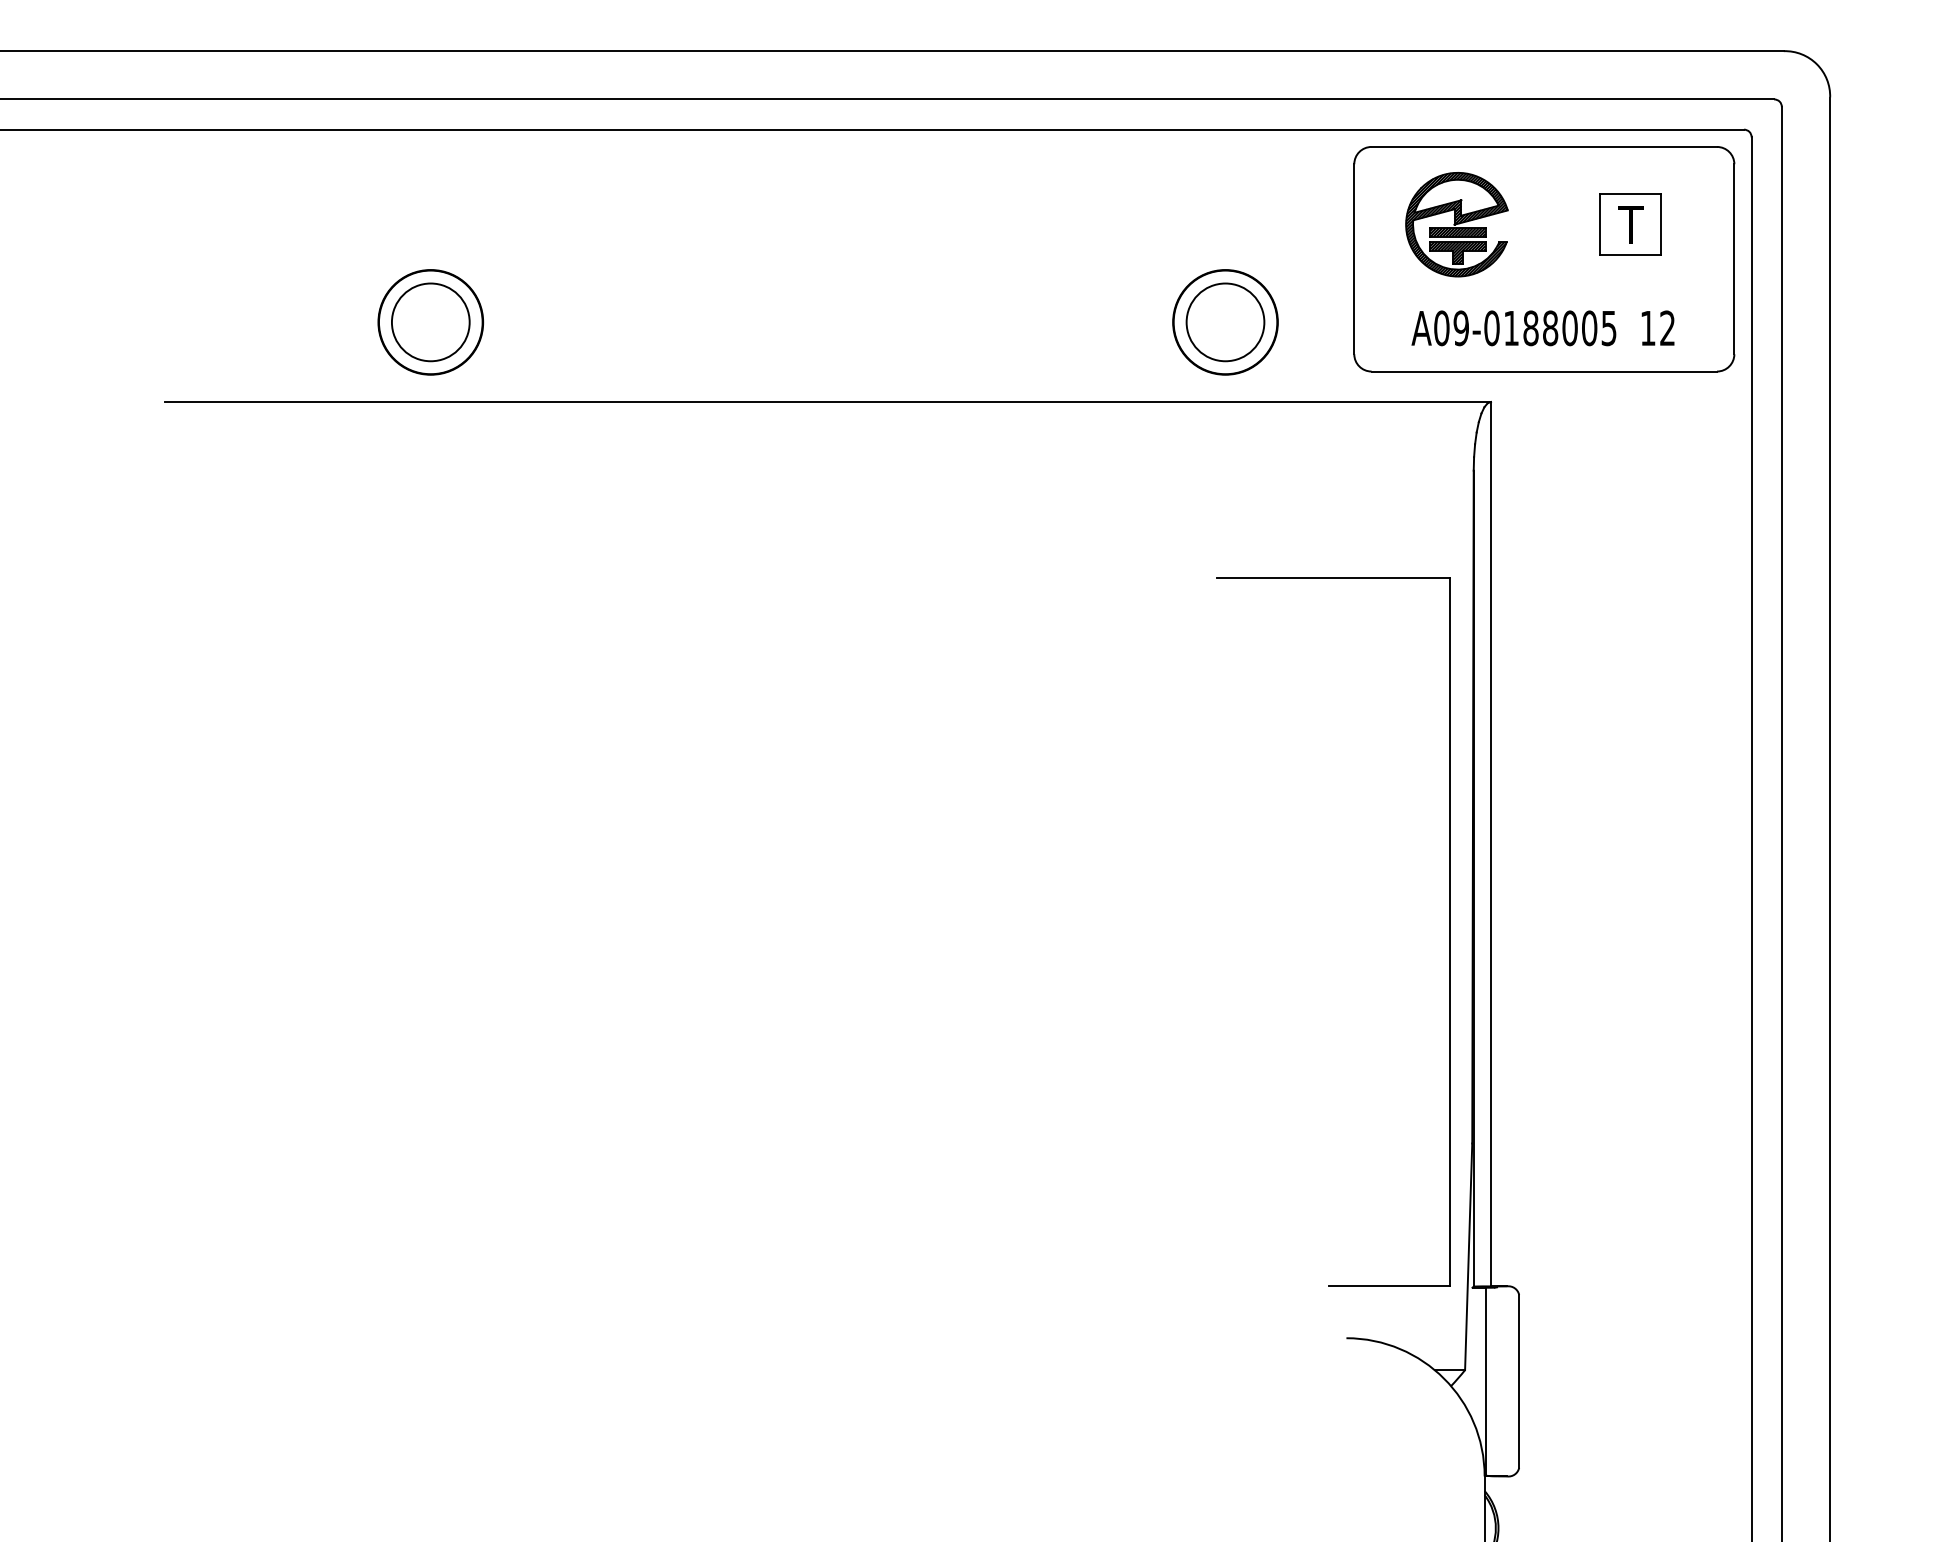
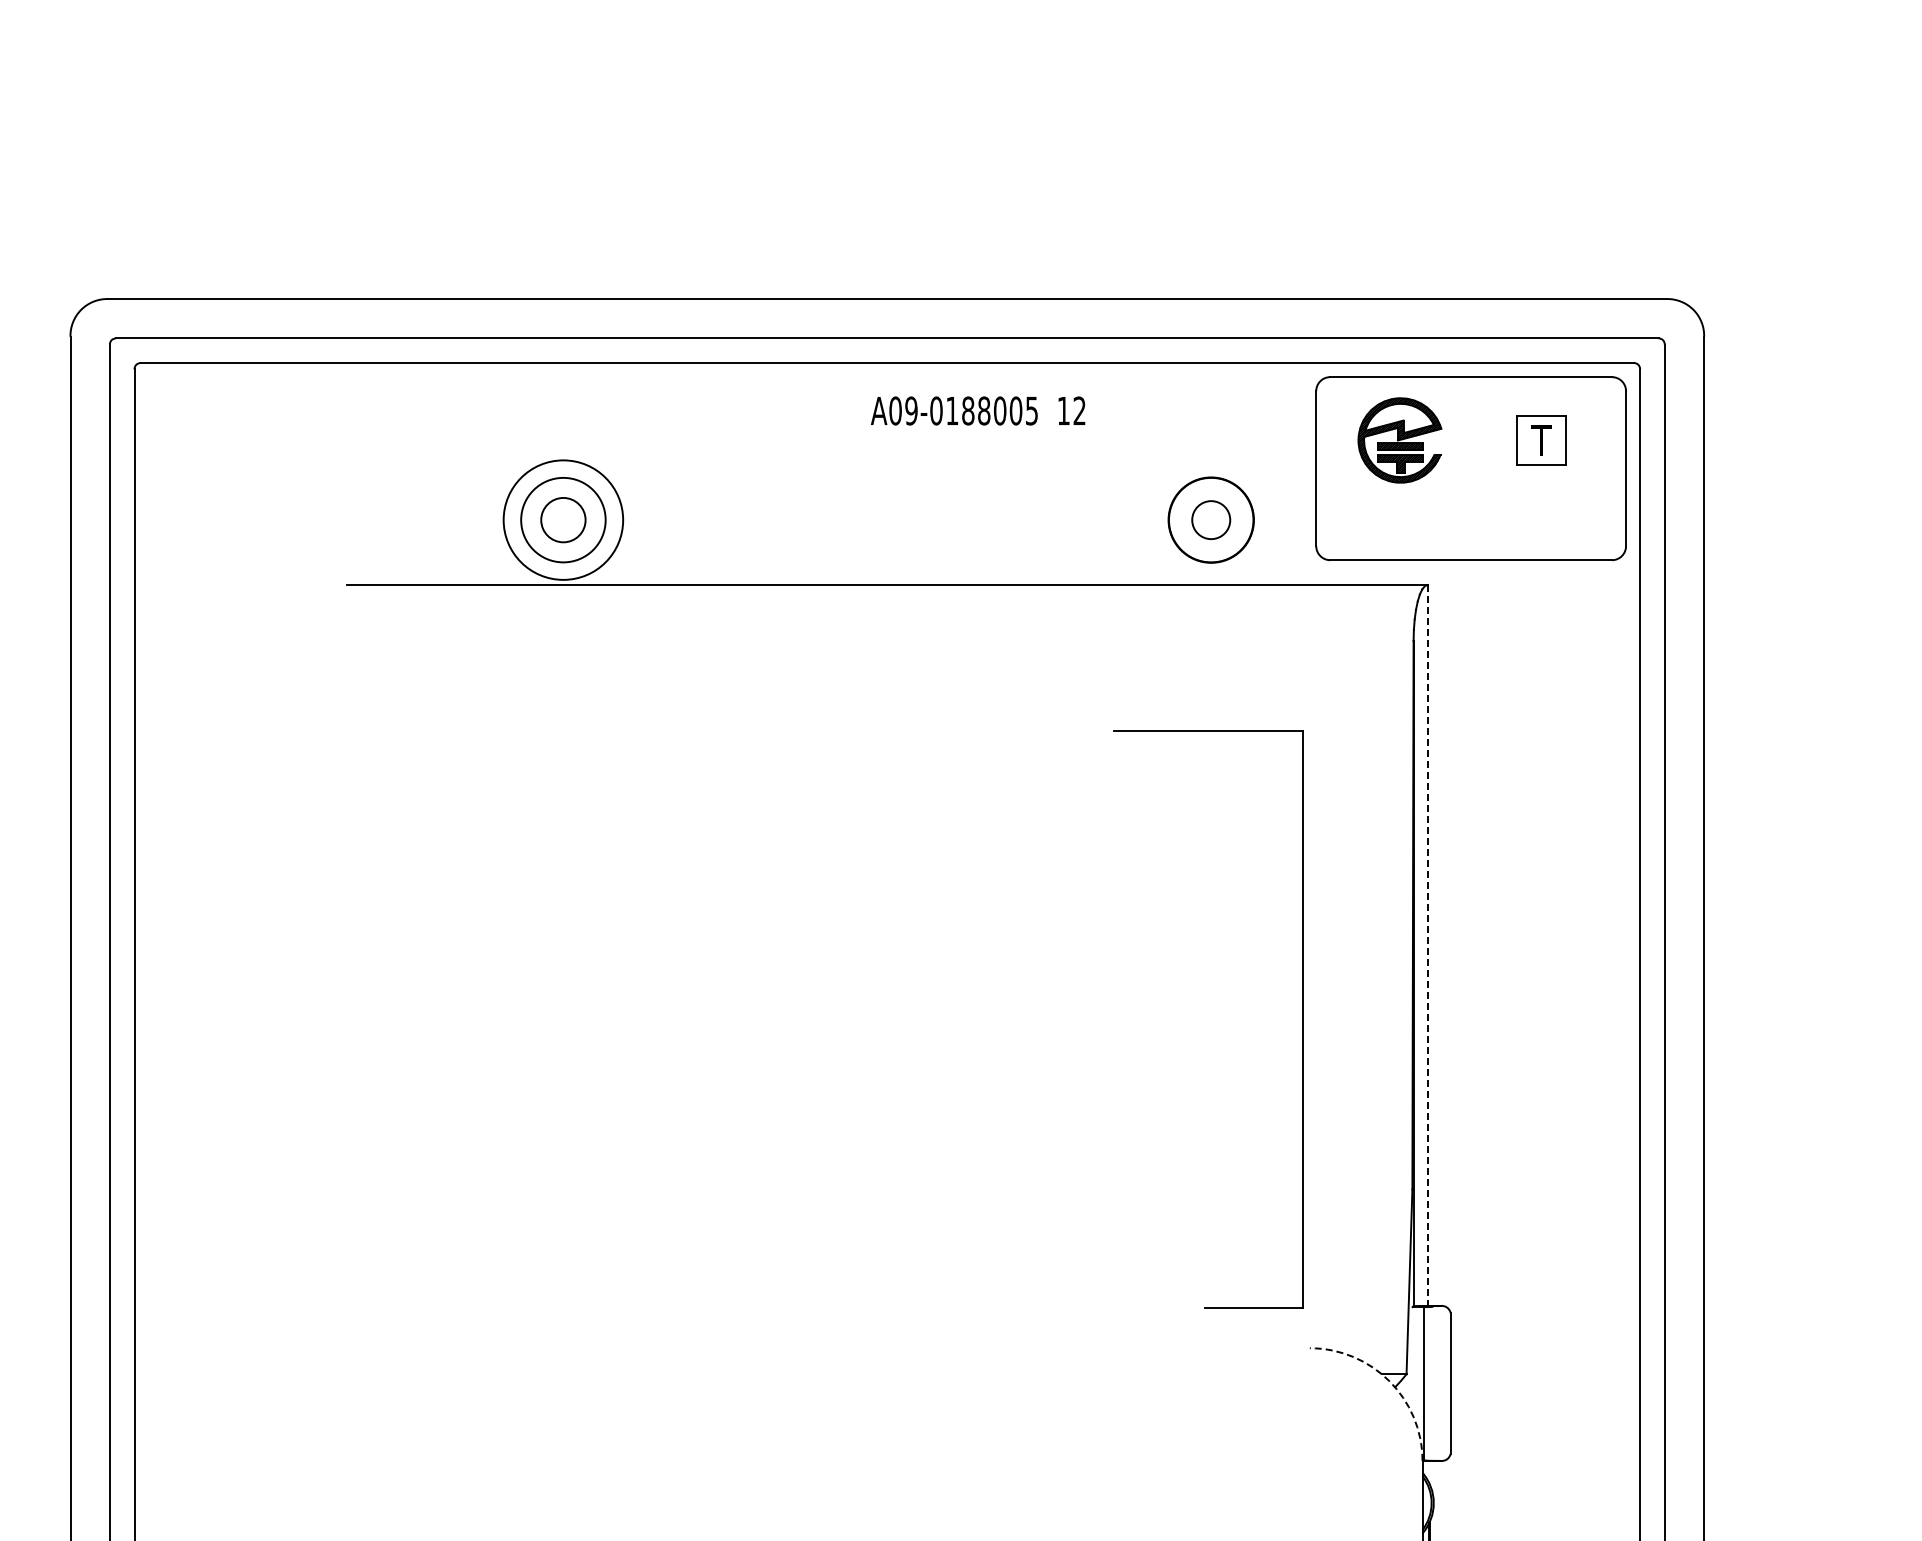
circle: (430, 321) -> (563, 519), size x0.7
circle: (430, 321) -> (563, 519), size x1.4
circle: (1224, 321) -> (1210, 519), size x0.6
text: (1543, 327) -> (978, 410), moved
line: (1490, 845) -> (1427, 946), solid -> dashed
part: (1449, 932) -> (1302, 1019), moved
arc: (1444, 1379) -> (1389, 1381), solid -> dashed

